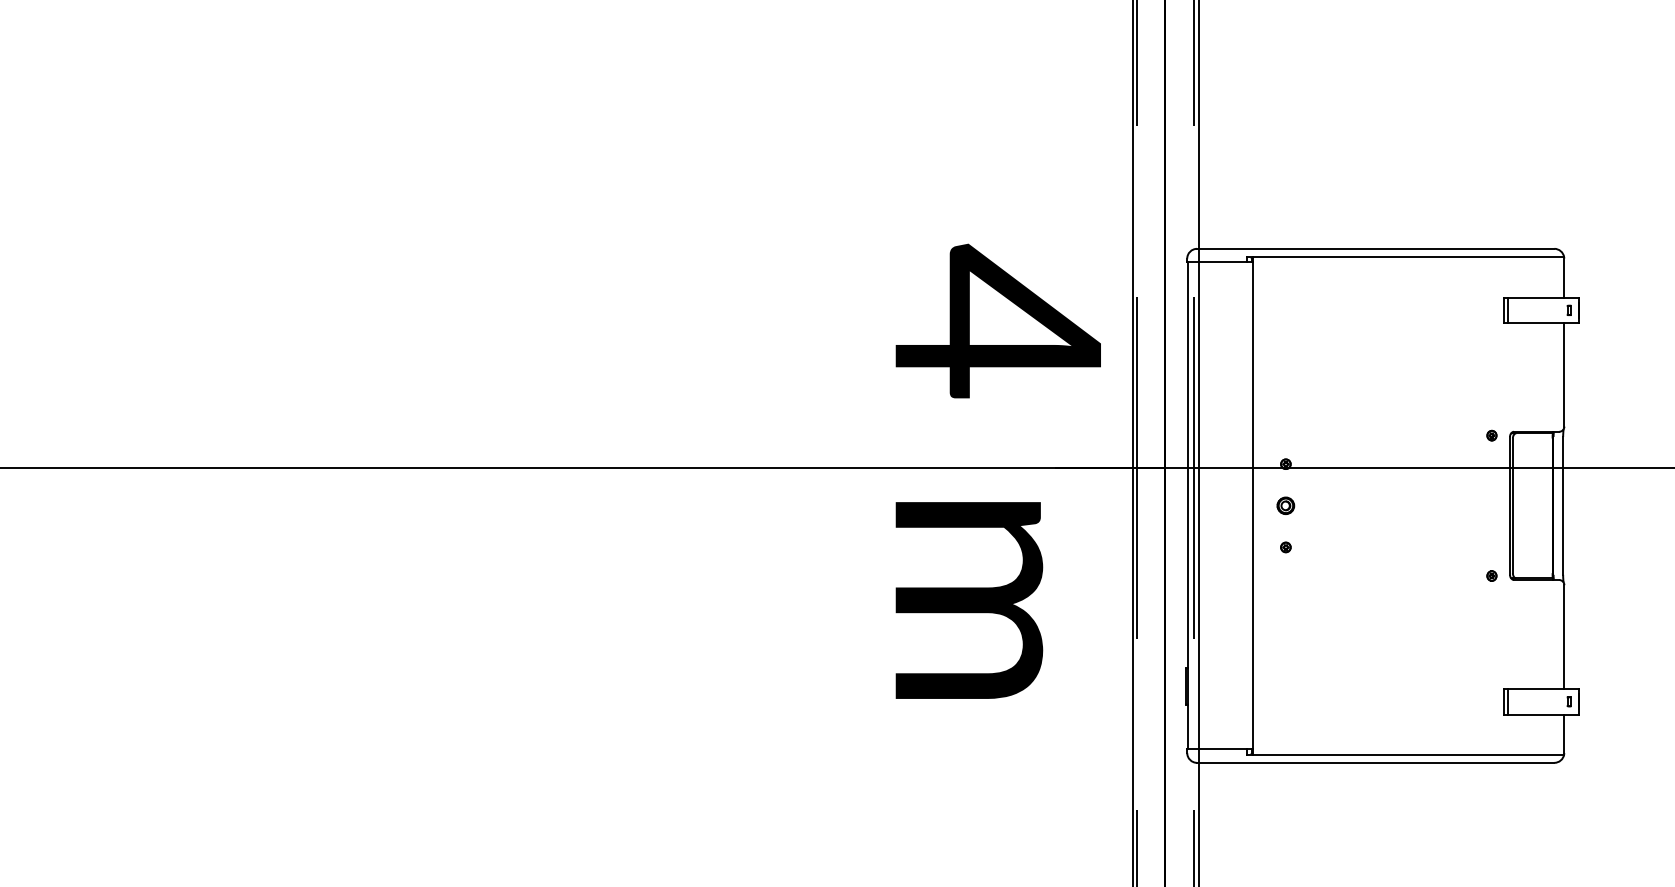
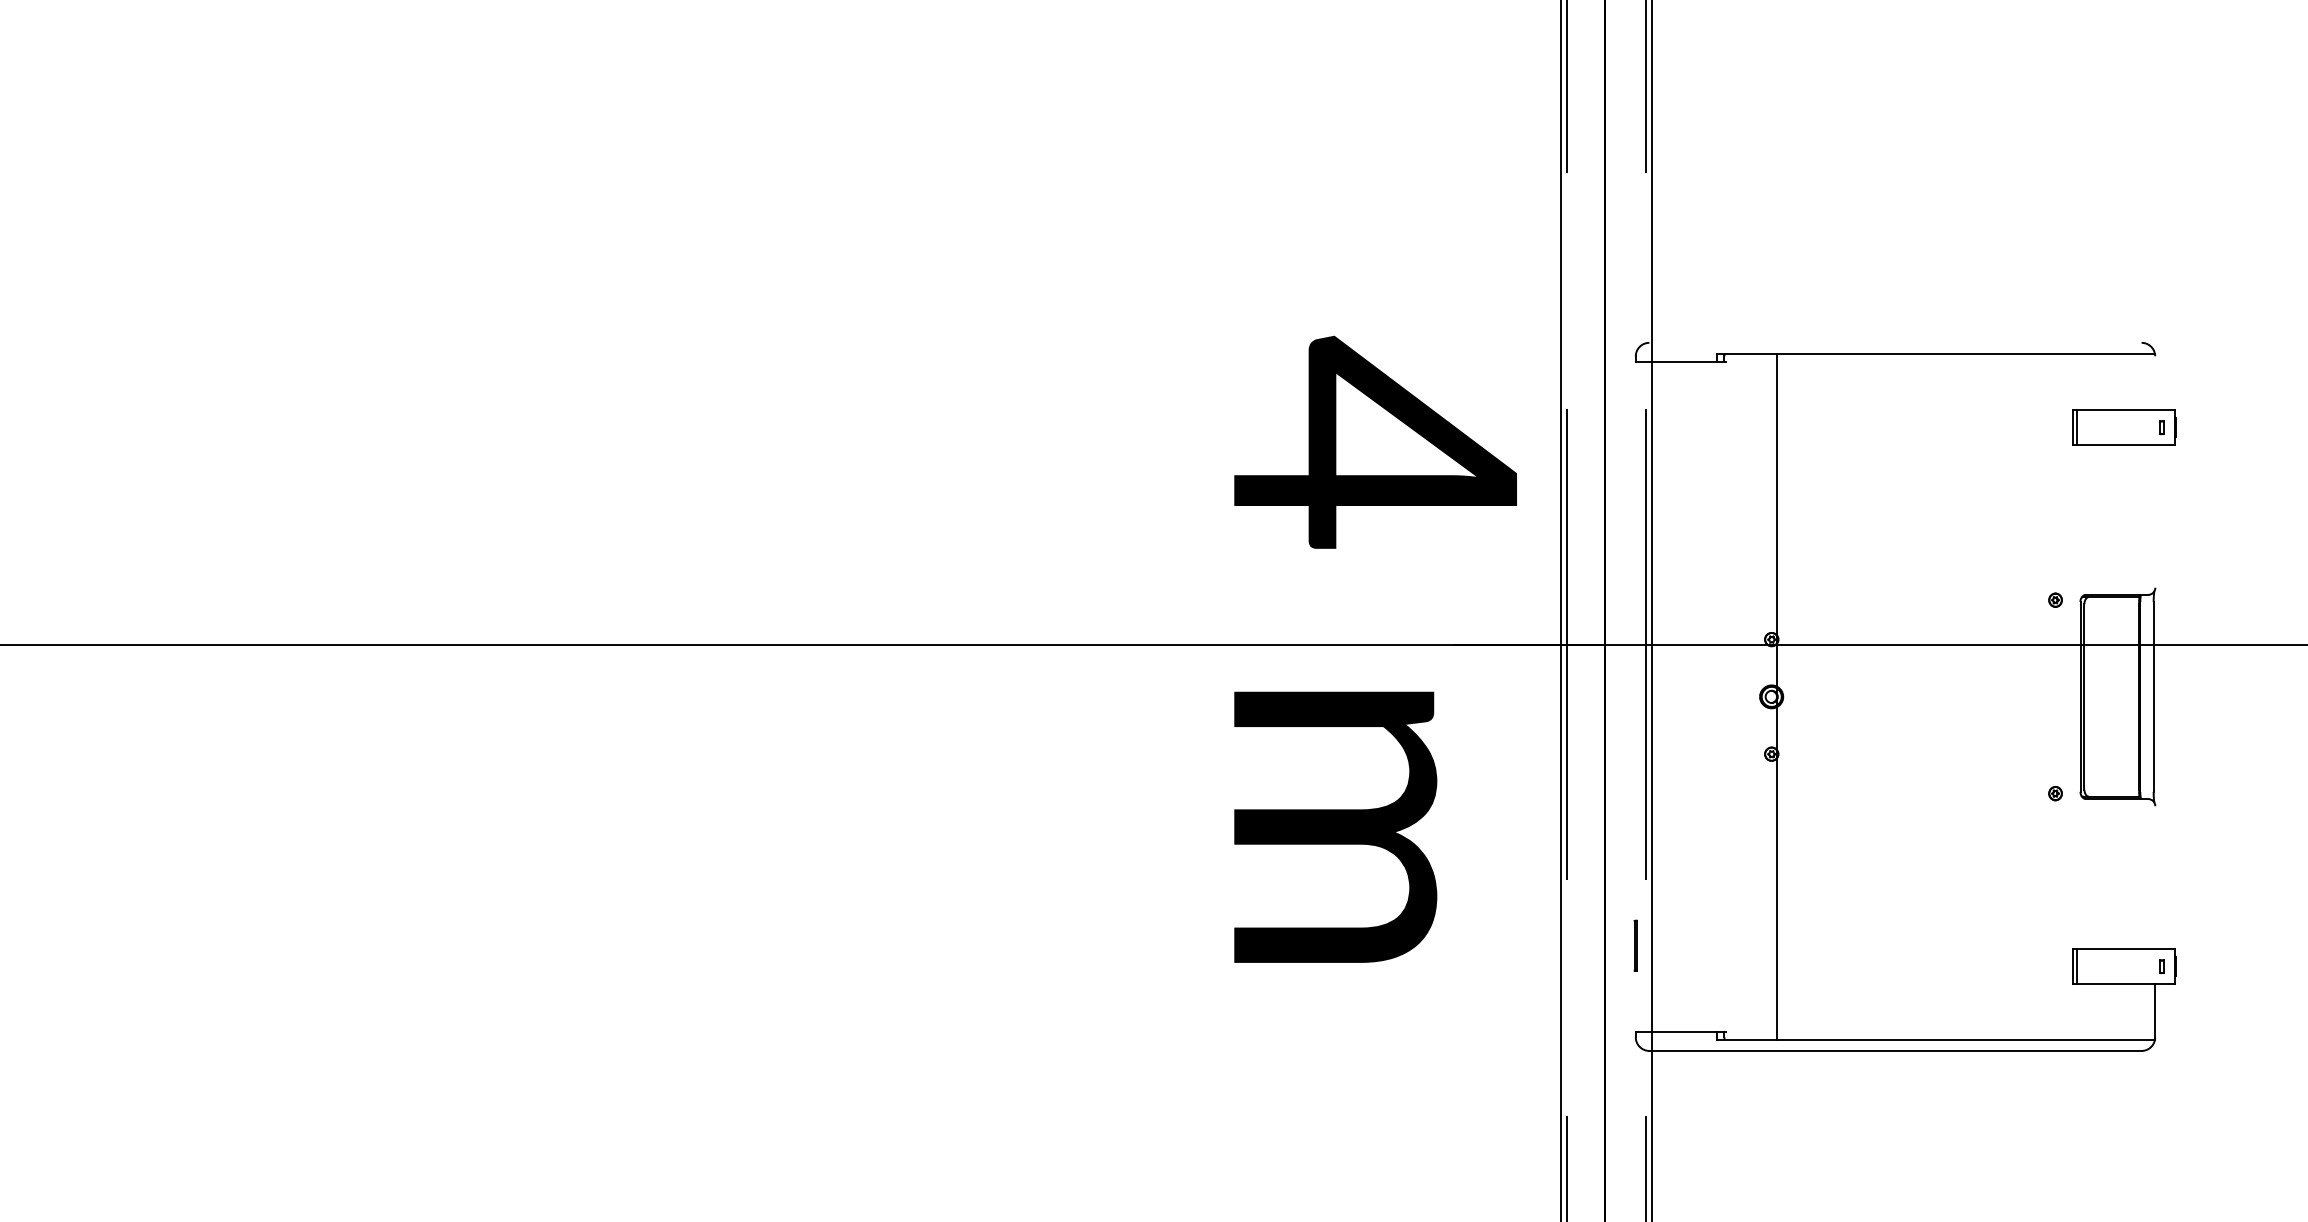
line: (1375, 248) -> (1895, 342), removed
line: (1564, 278) -> (2155, 383), removed
line: (1564, 374) -> (2155, 516), removed
line: (1187, 464) -> (1636, 640), removed
line: (1252, 505) -> (1776, 696), moved
line: (1564, 636) -> (2155, 877), removed
line: (1187, 726) -> (1636, 1001), removed

